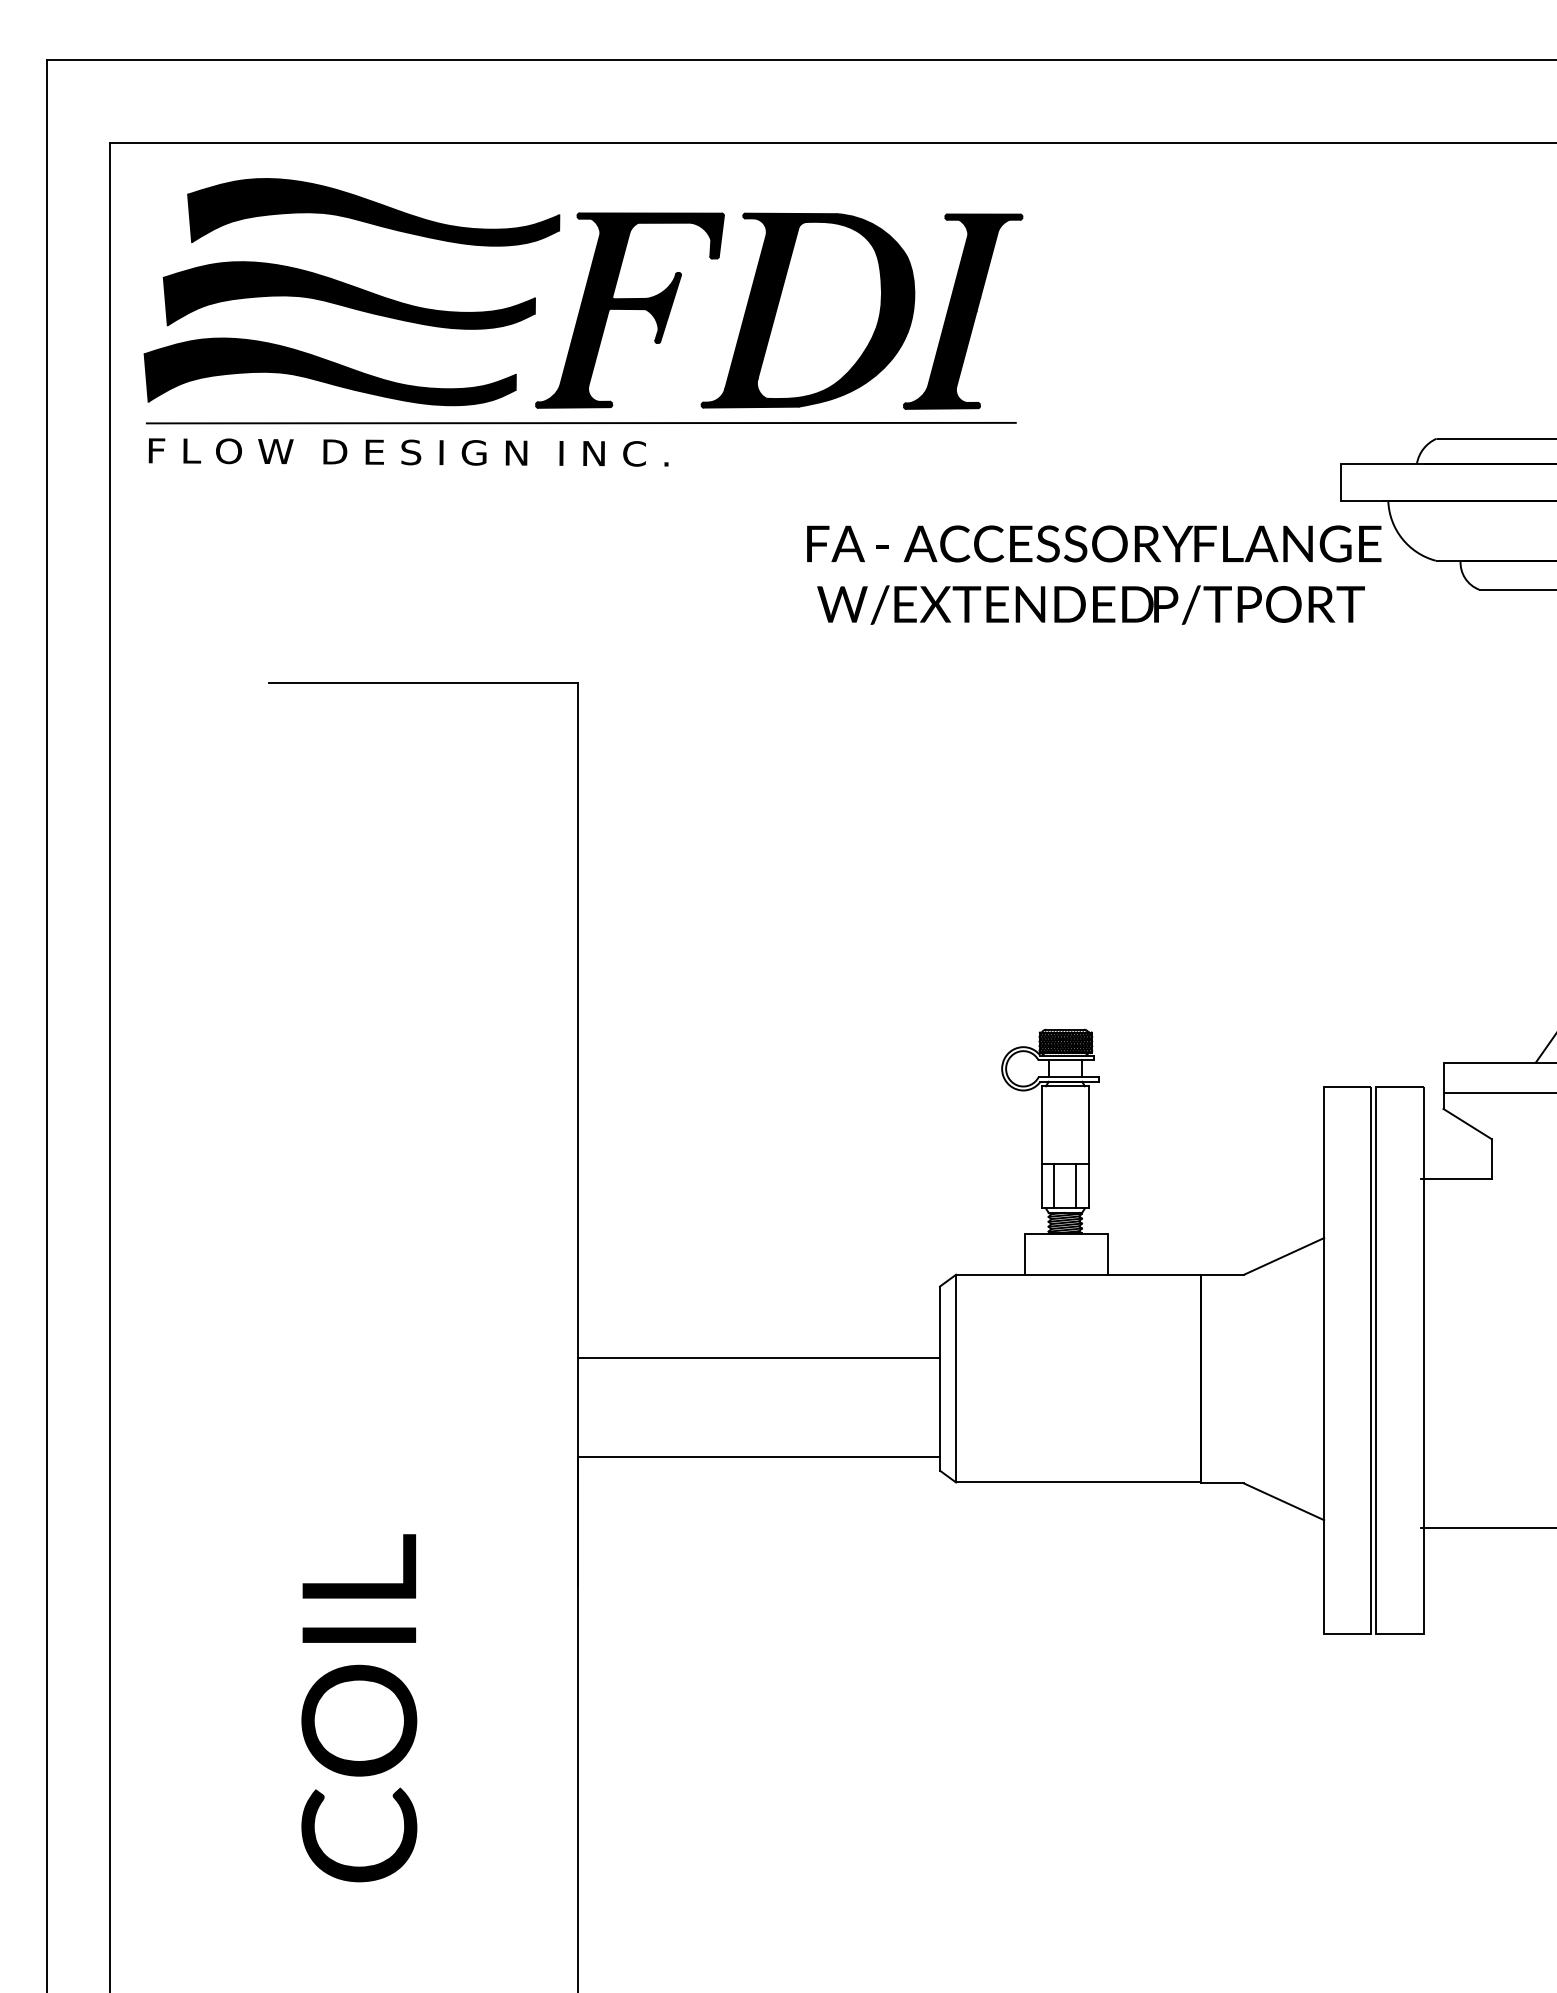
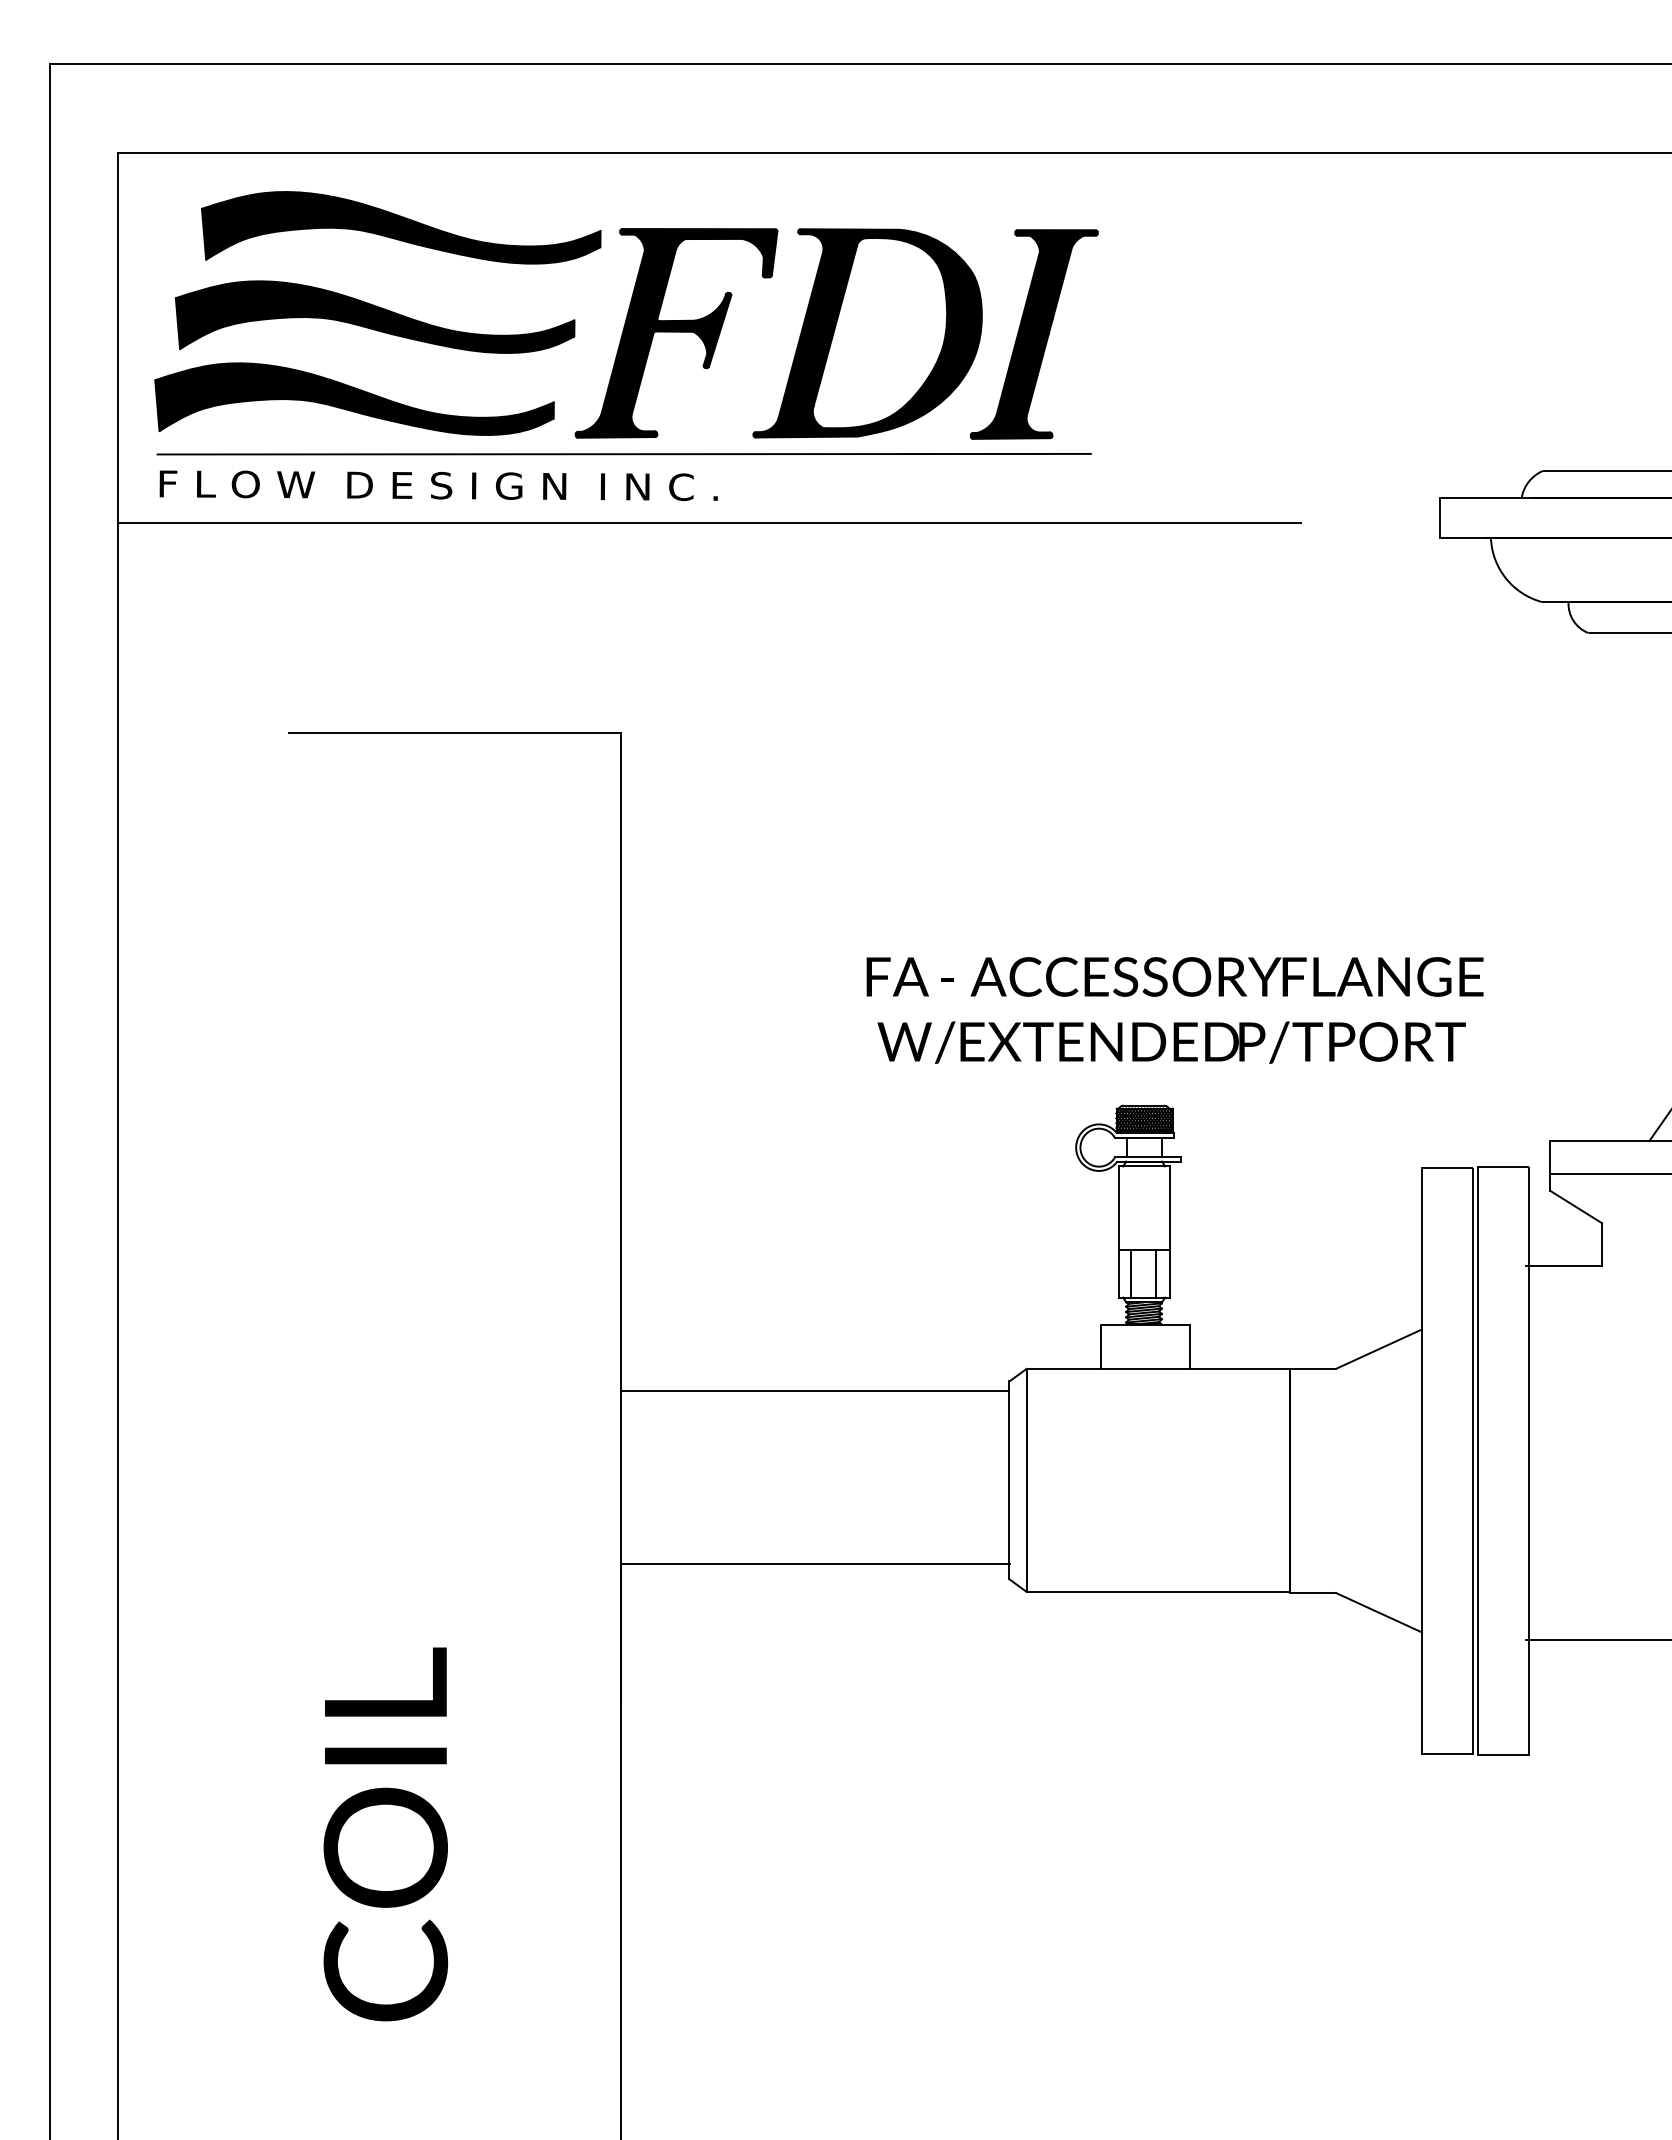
line: (660, 487) -> (709, 523), added
text: (1093, 575) -> (1174, 1010), moved
line: (758, 1358) -> (814, 1391), moved

